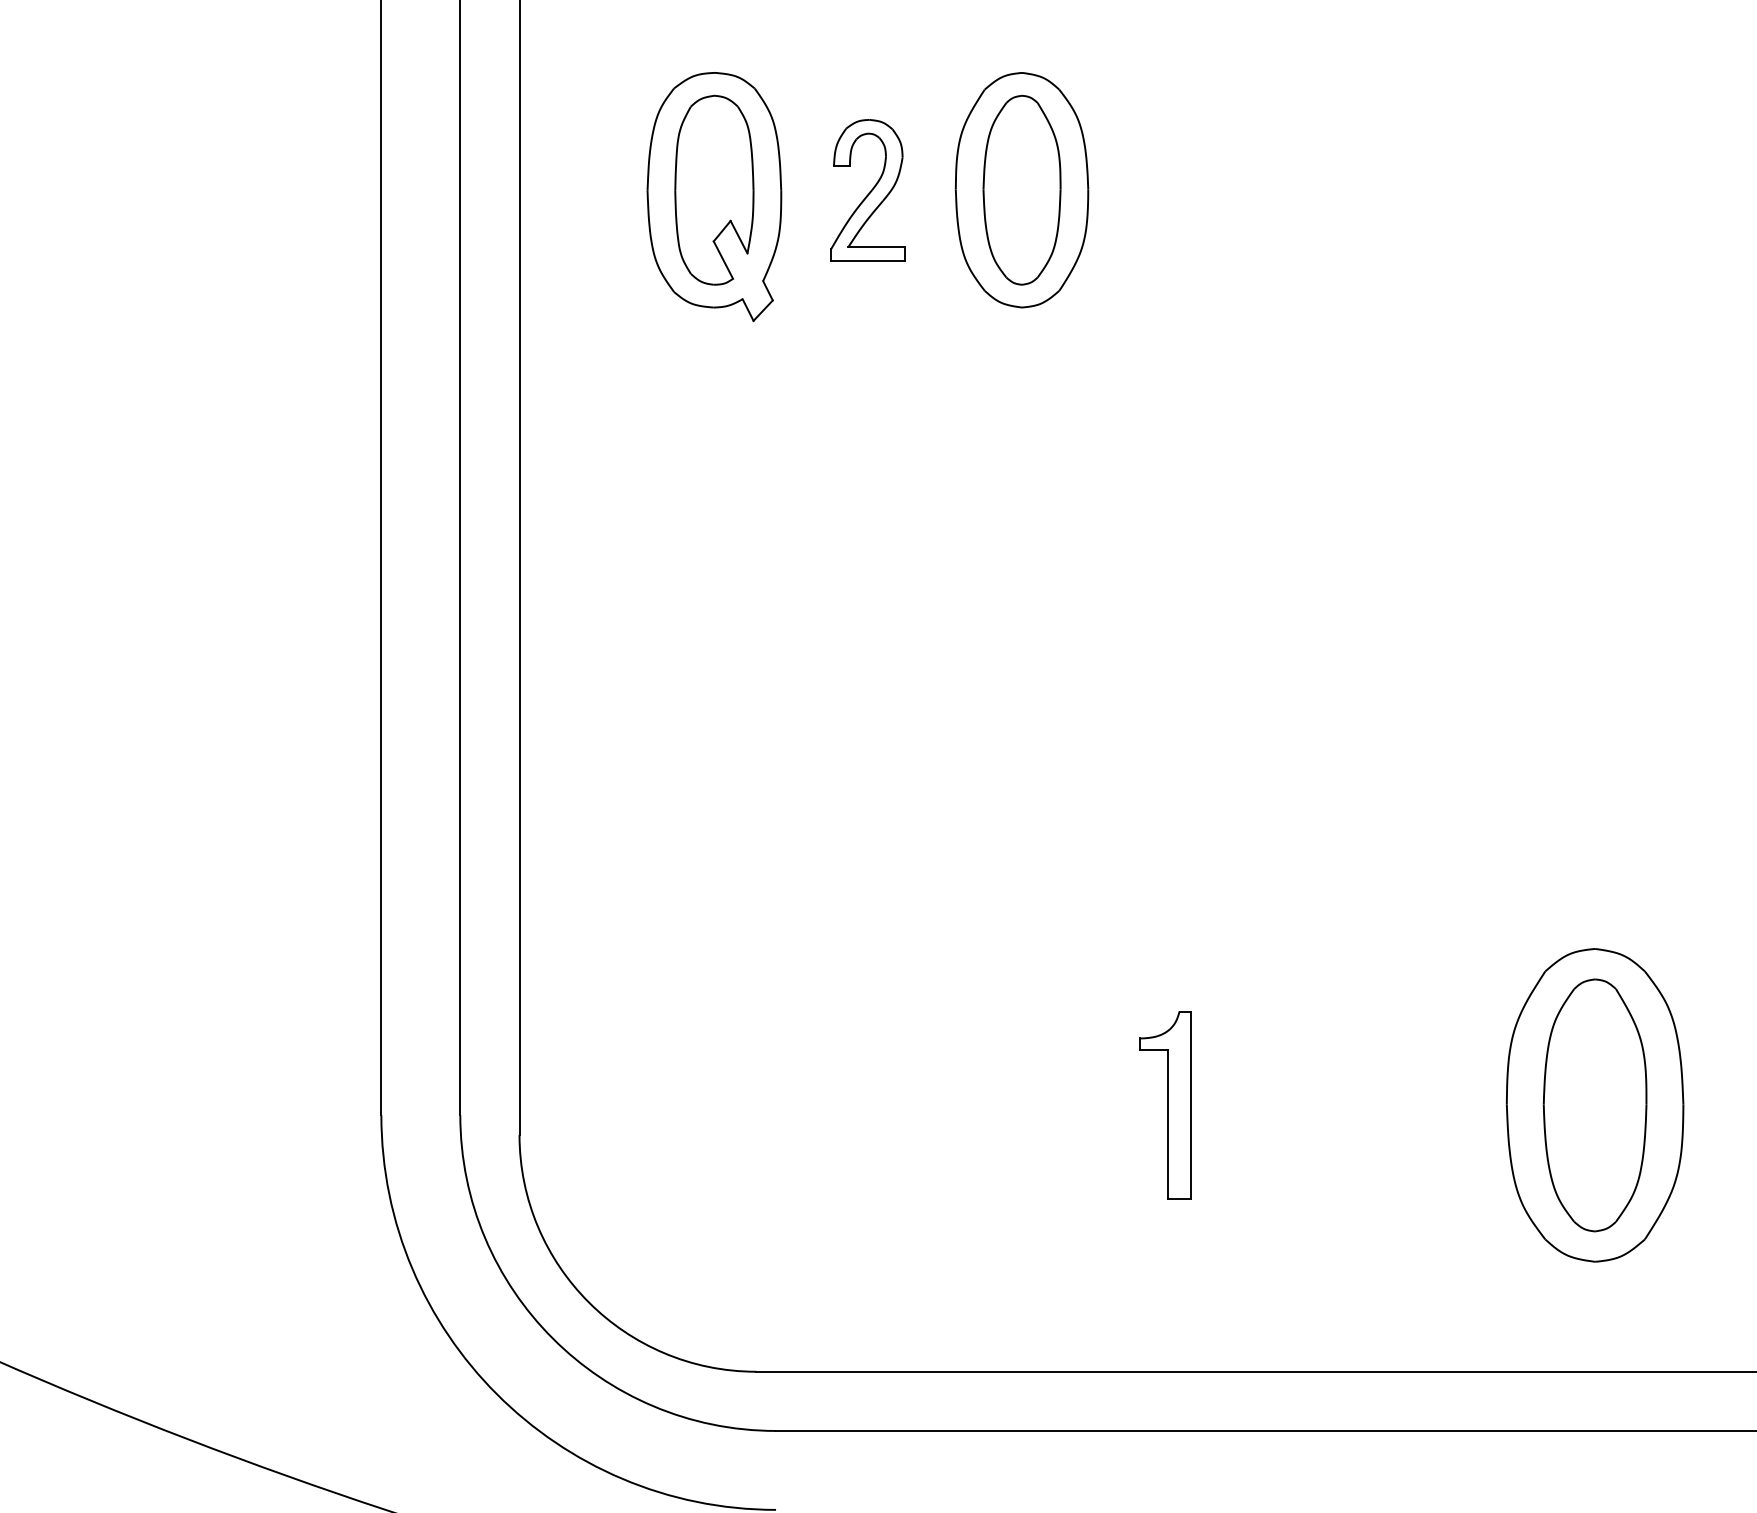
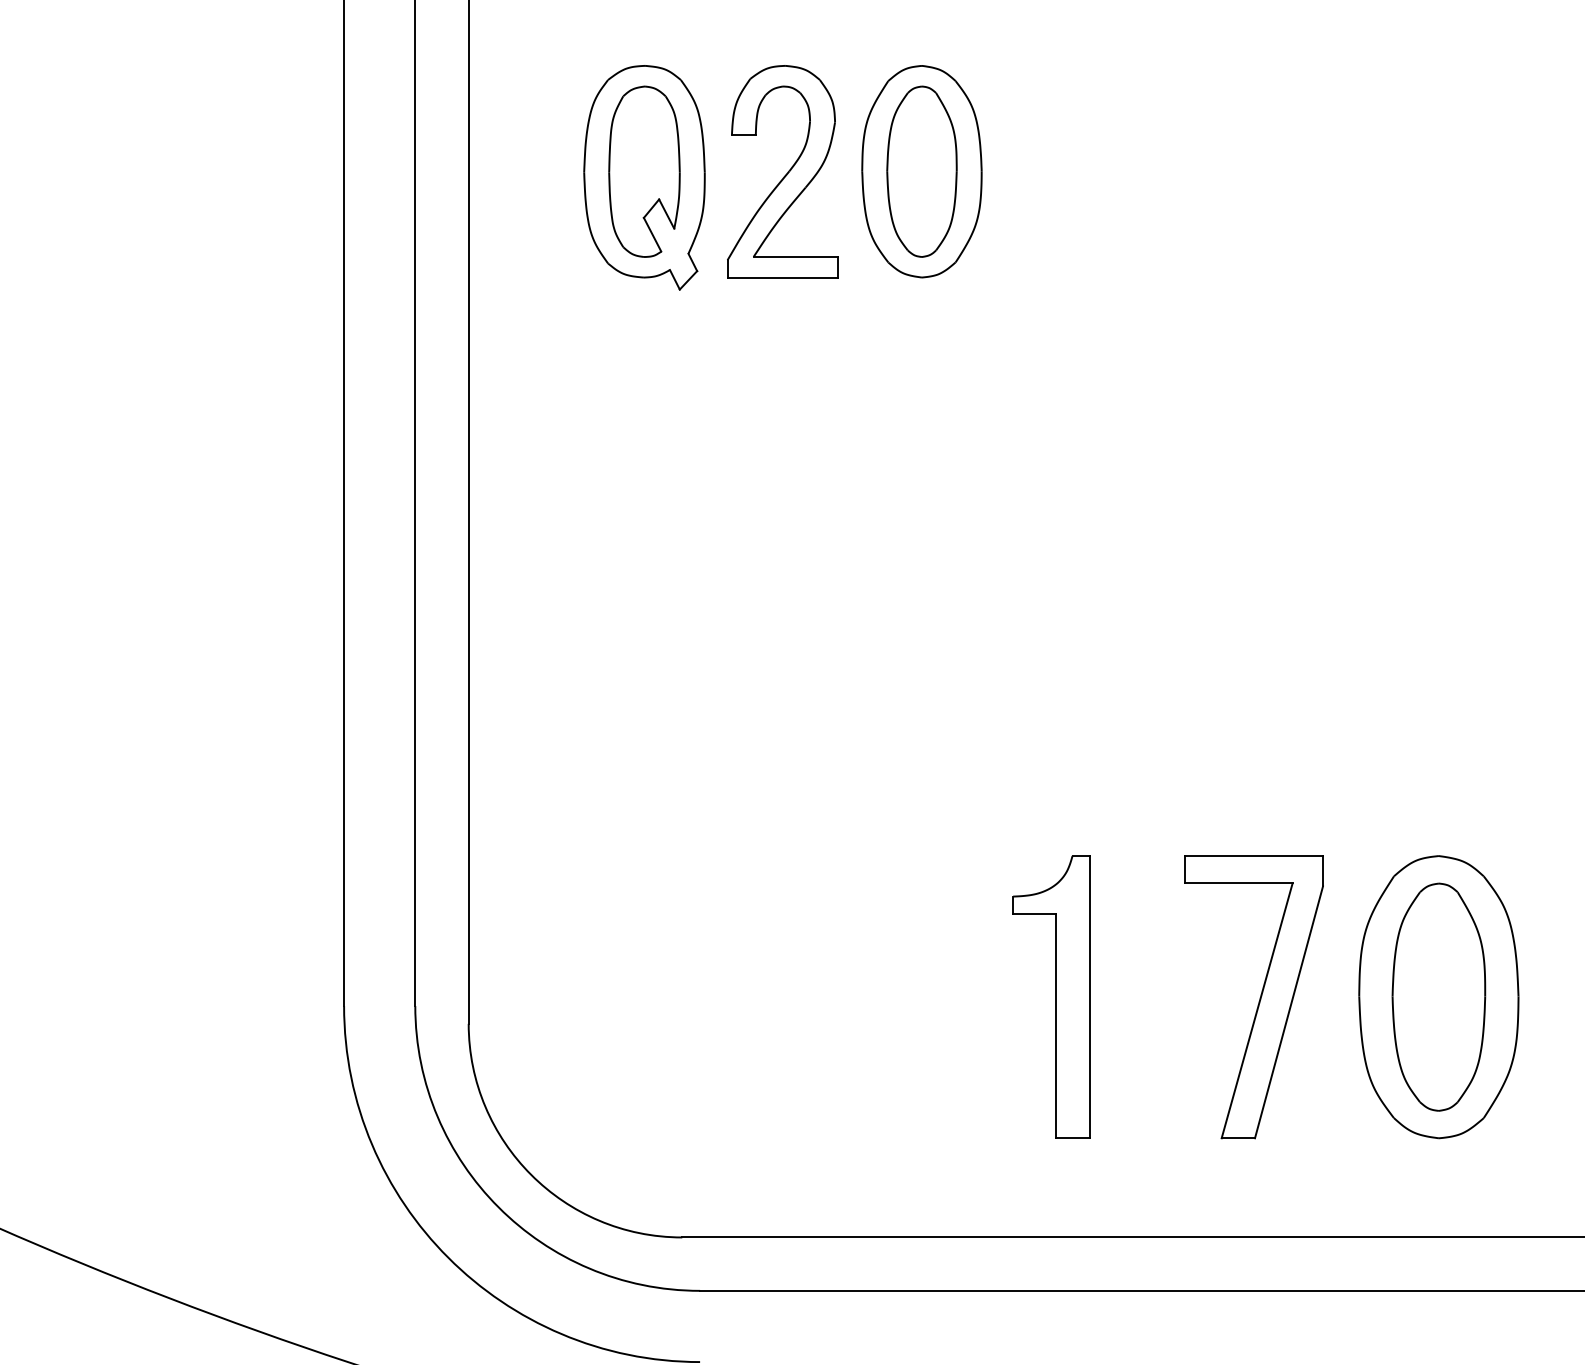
part: (867, 190) -> (782, 171), size x1.67
part: (1165, 1105) -> (1051, 997), size x1.67
part: (1390, 1105) -> (1254, 997), added

